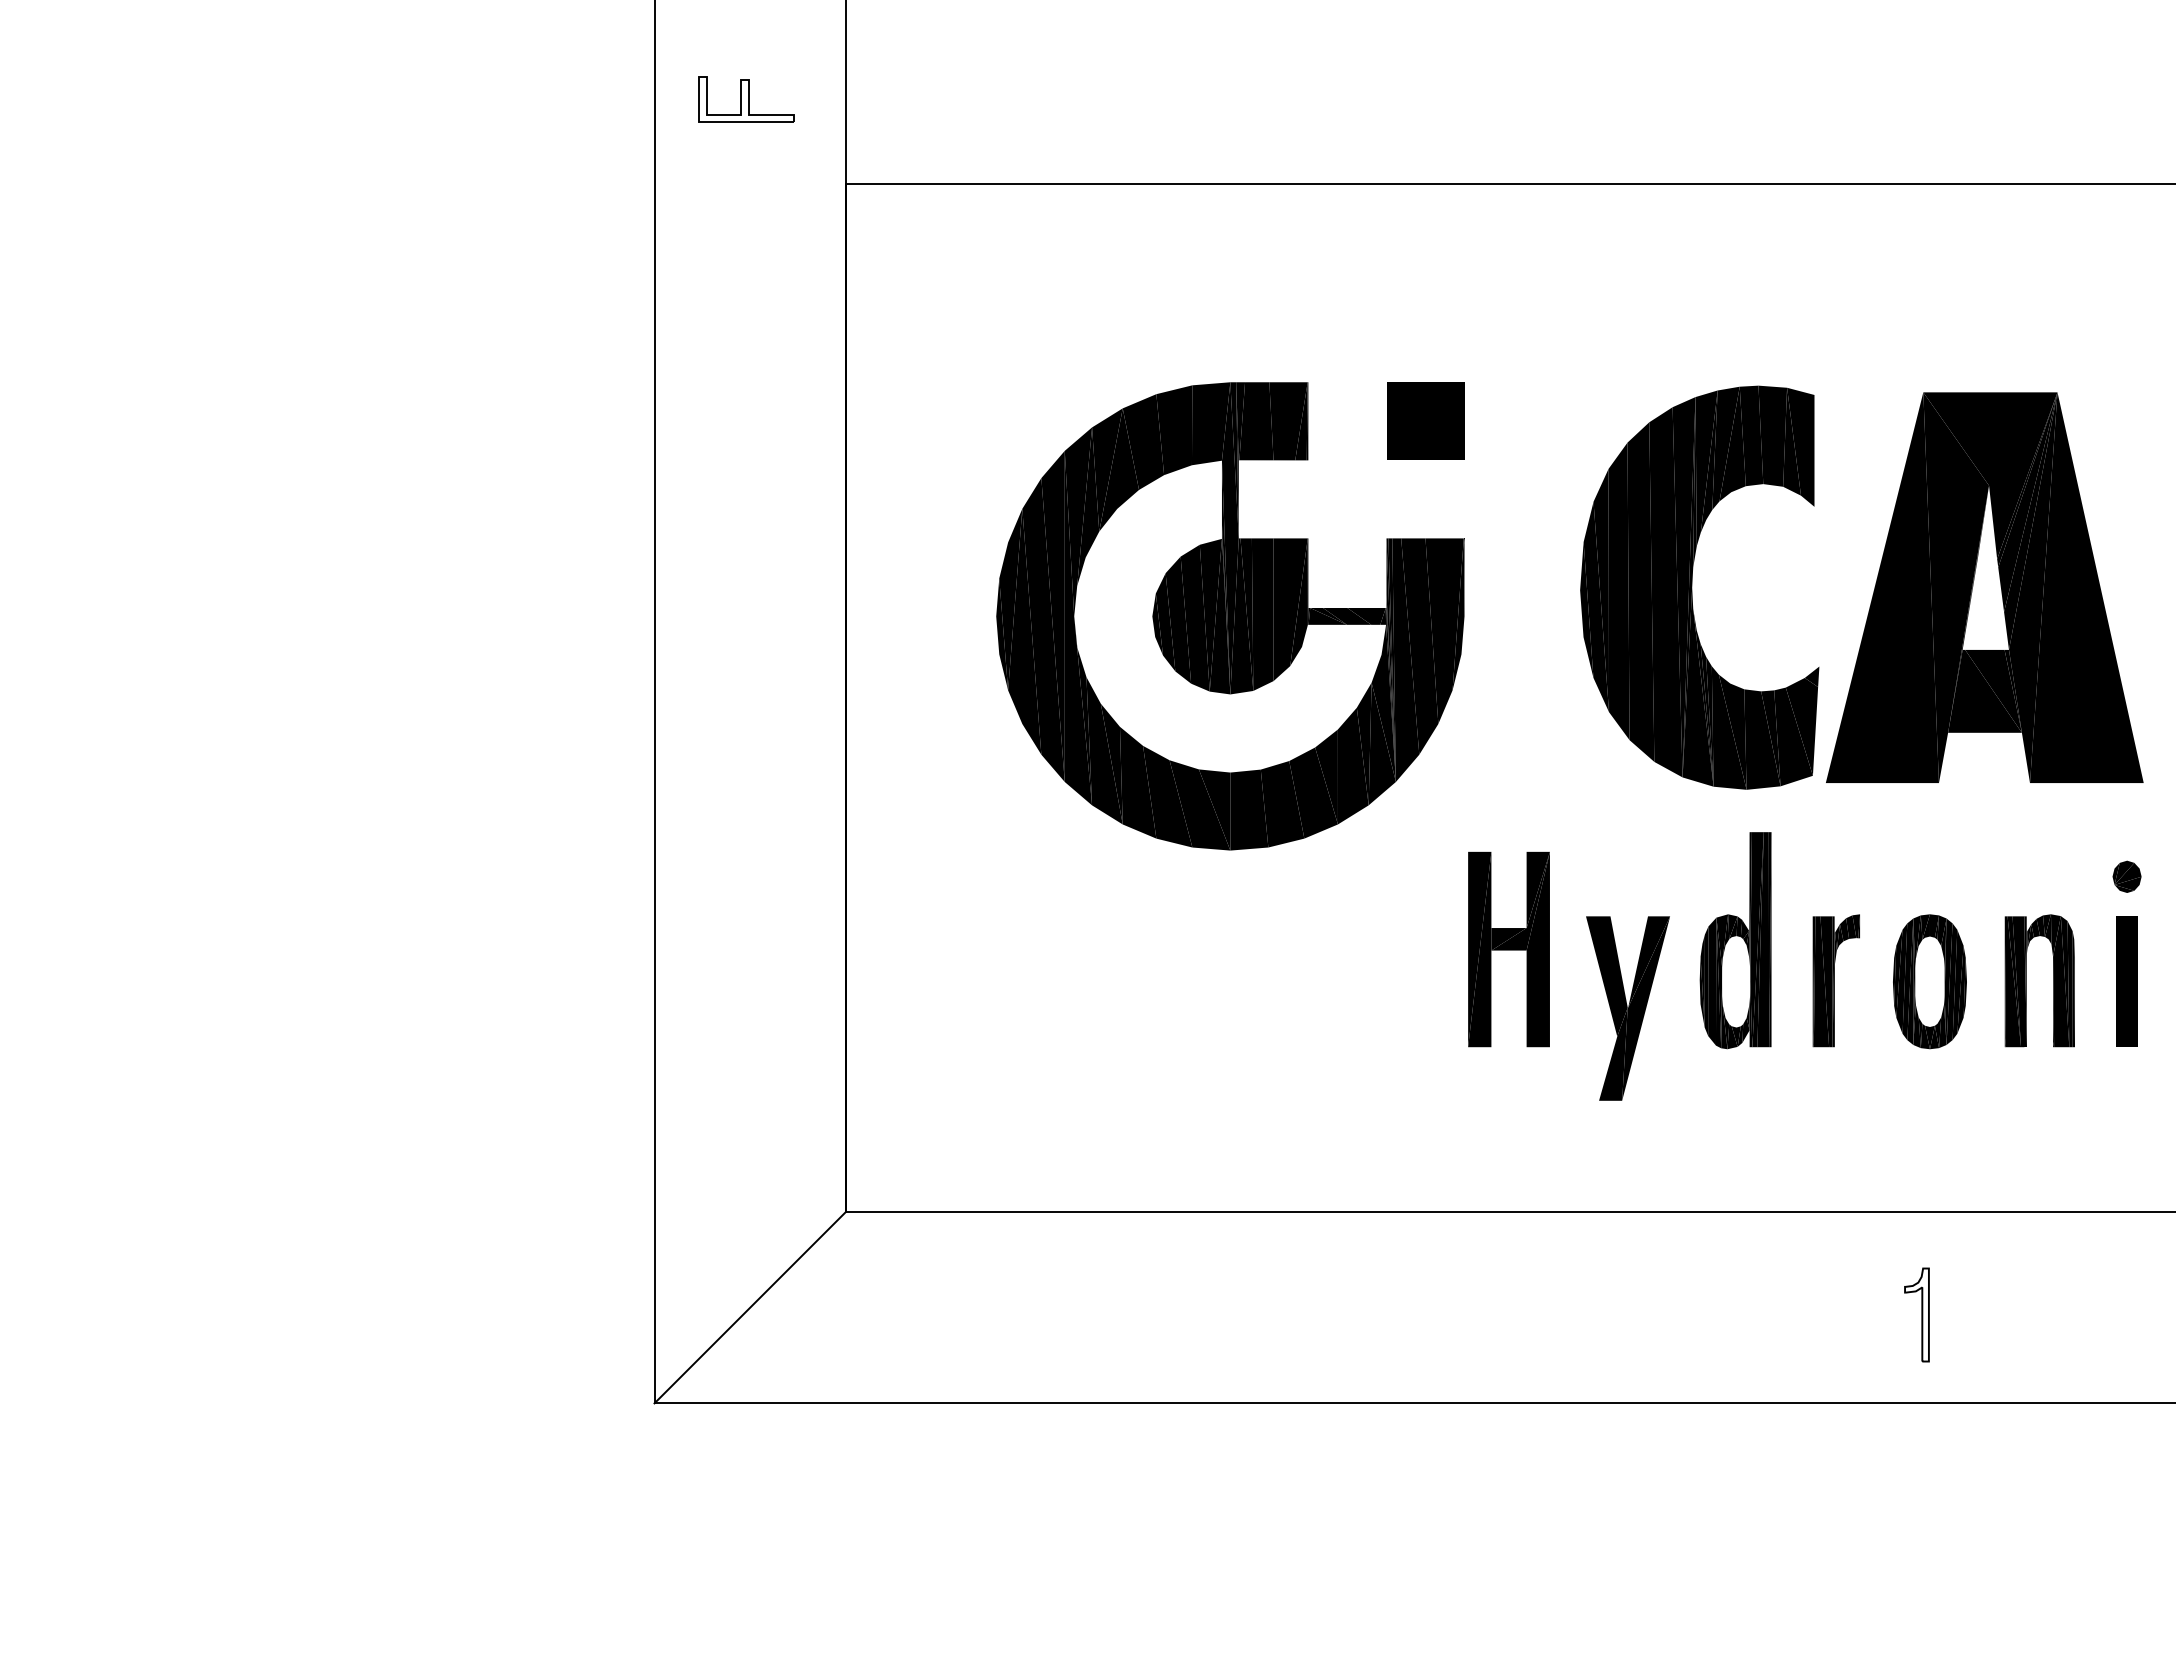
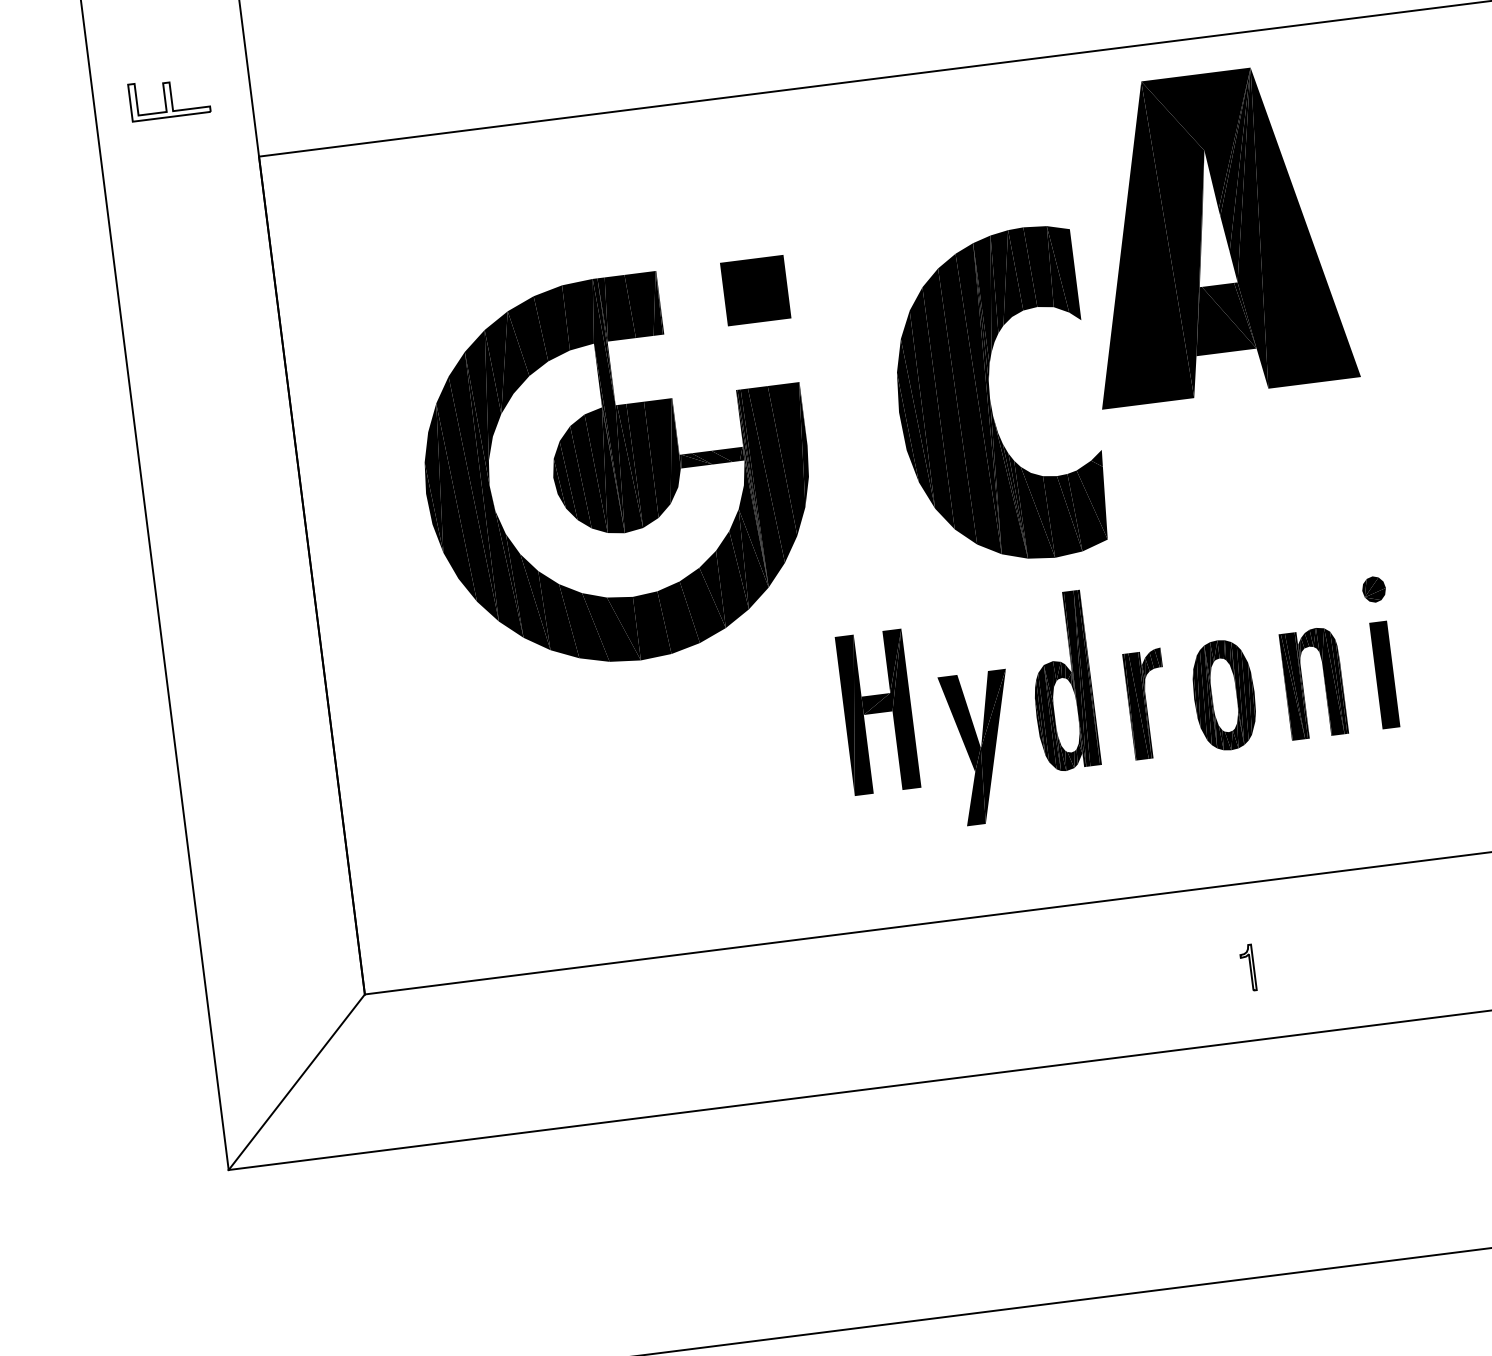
part: (1984, 587) -> (1211, 234), moved
part: (1916, 1314) -> (1247, 967), size x0.6

